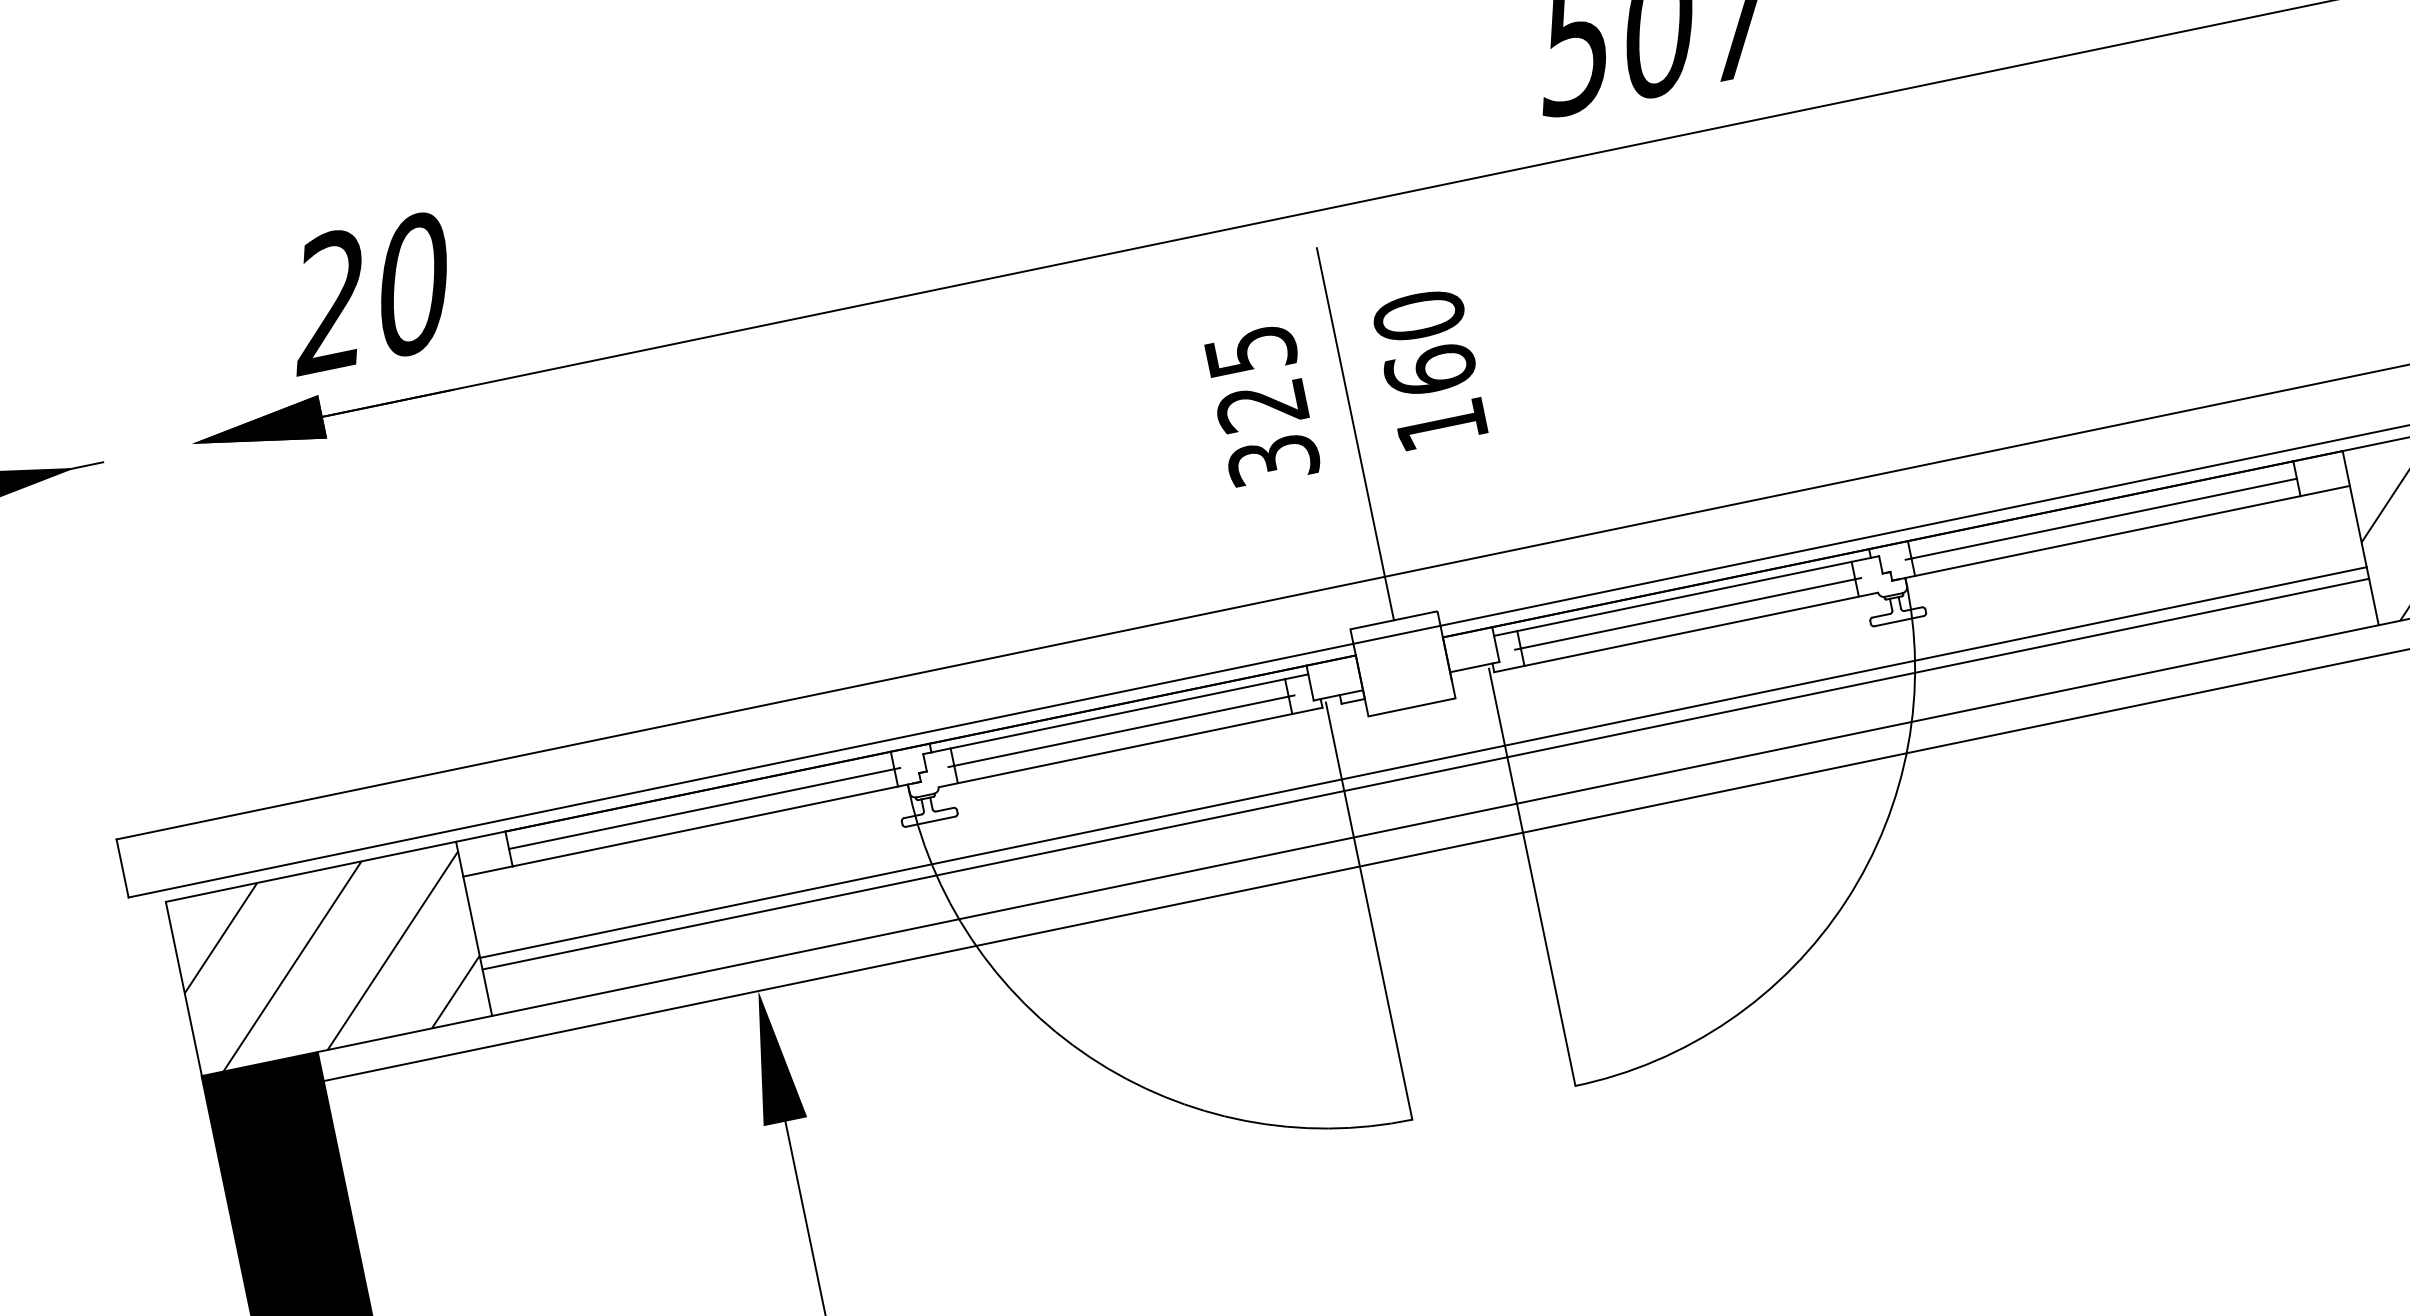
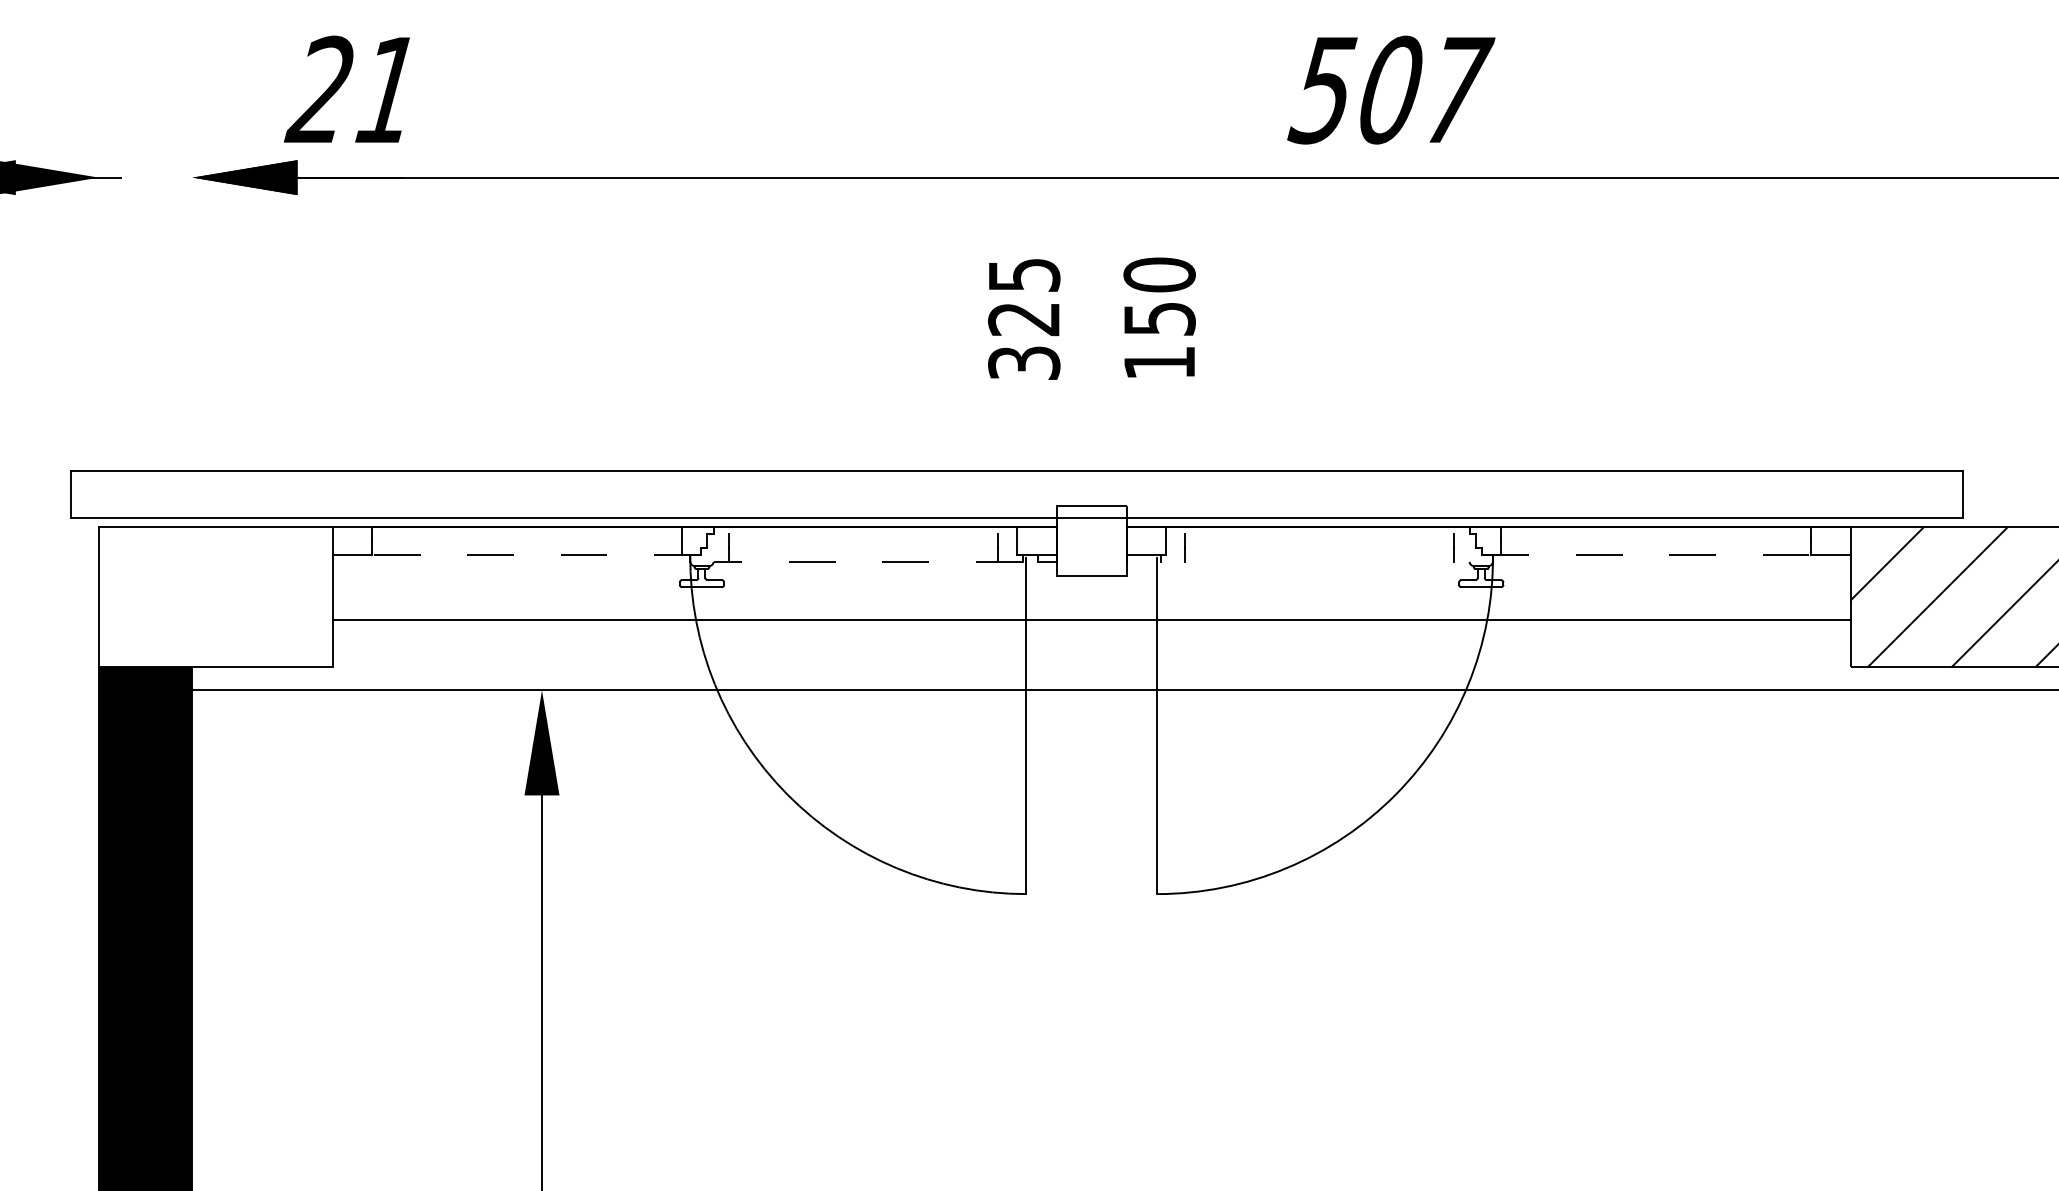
text: (411, 284) -> (387, 89), 20 -> 21
text: (1430, 370) -> (1159, 318), 160 -> 150
line: (1355, 433) -> (1091, 355), removed
line: (2101, 518) -> (1653, 540), removed
line: (2097, 537) -> (1647, 554), solid -> dashed
line: (1681, 596) -> (1317, 533), removed
line: (1687, 613) -> (1319, 547), removed
line: (1685, 632) -> (1314, 561), removed
line: (1118, 713) -> (864, 533), removed
line: (1121, 730) -> (863, 547), removed
line: (1129, 747) -> (867, 561), solid -> dashed
line: (1425, 774) -> (1091, 629), removed
line: (704, 808) -> (529, 540), removed
line: (1435, 820) -> (1091, 666), removed
line: (716, 823) -> (536, 554), solid -> dashed
hatch: (328, 958) -> (215, 596), removed

